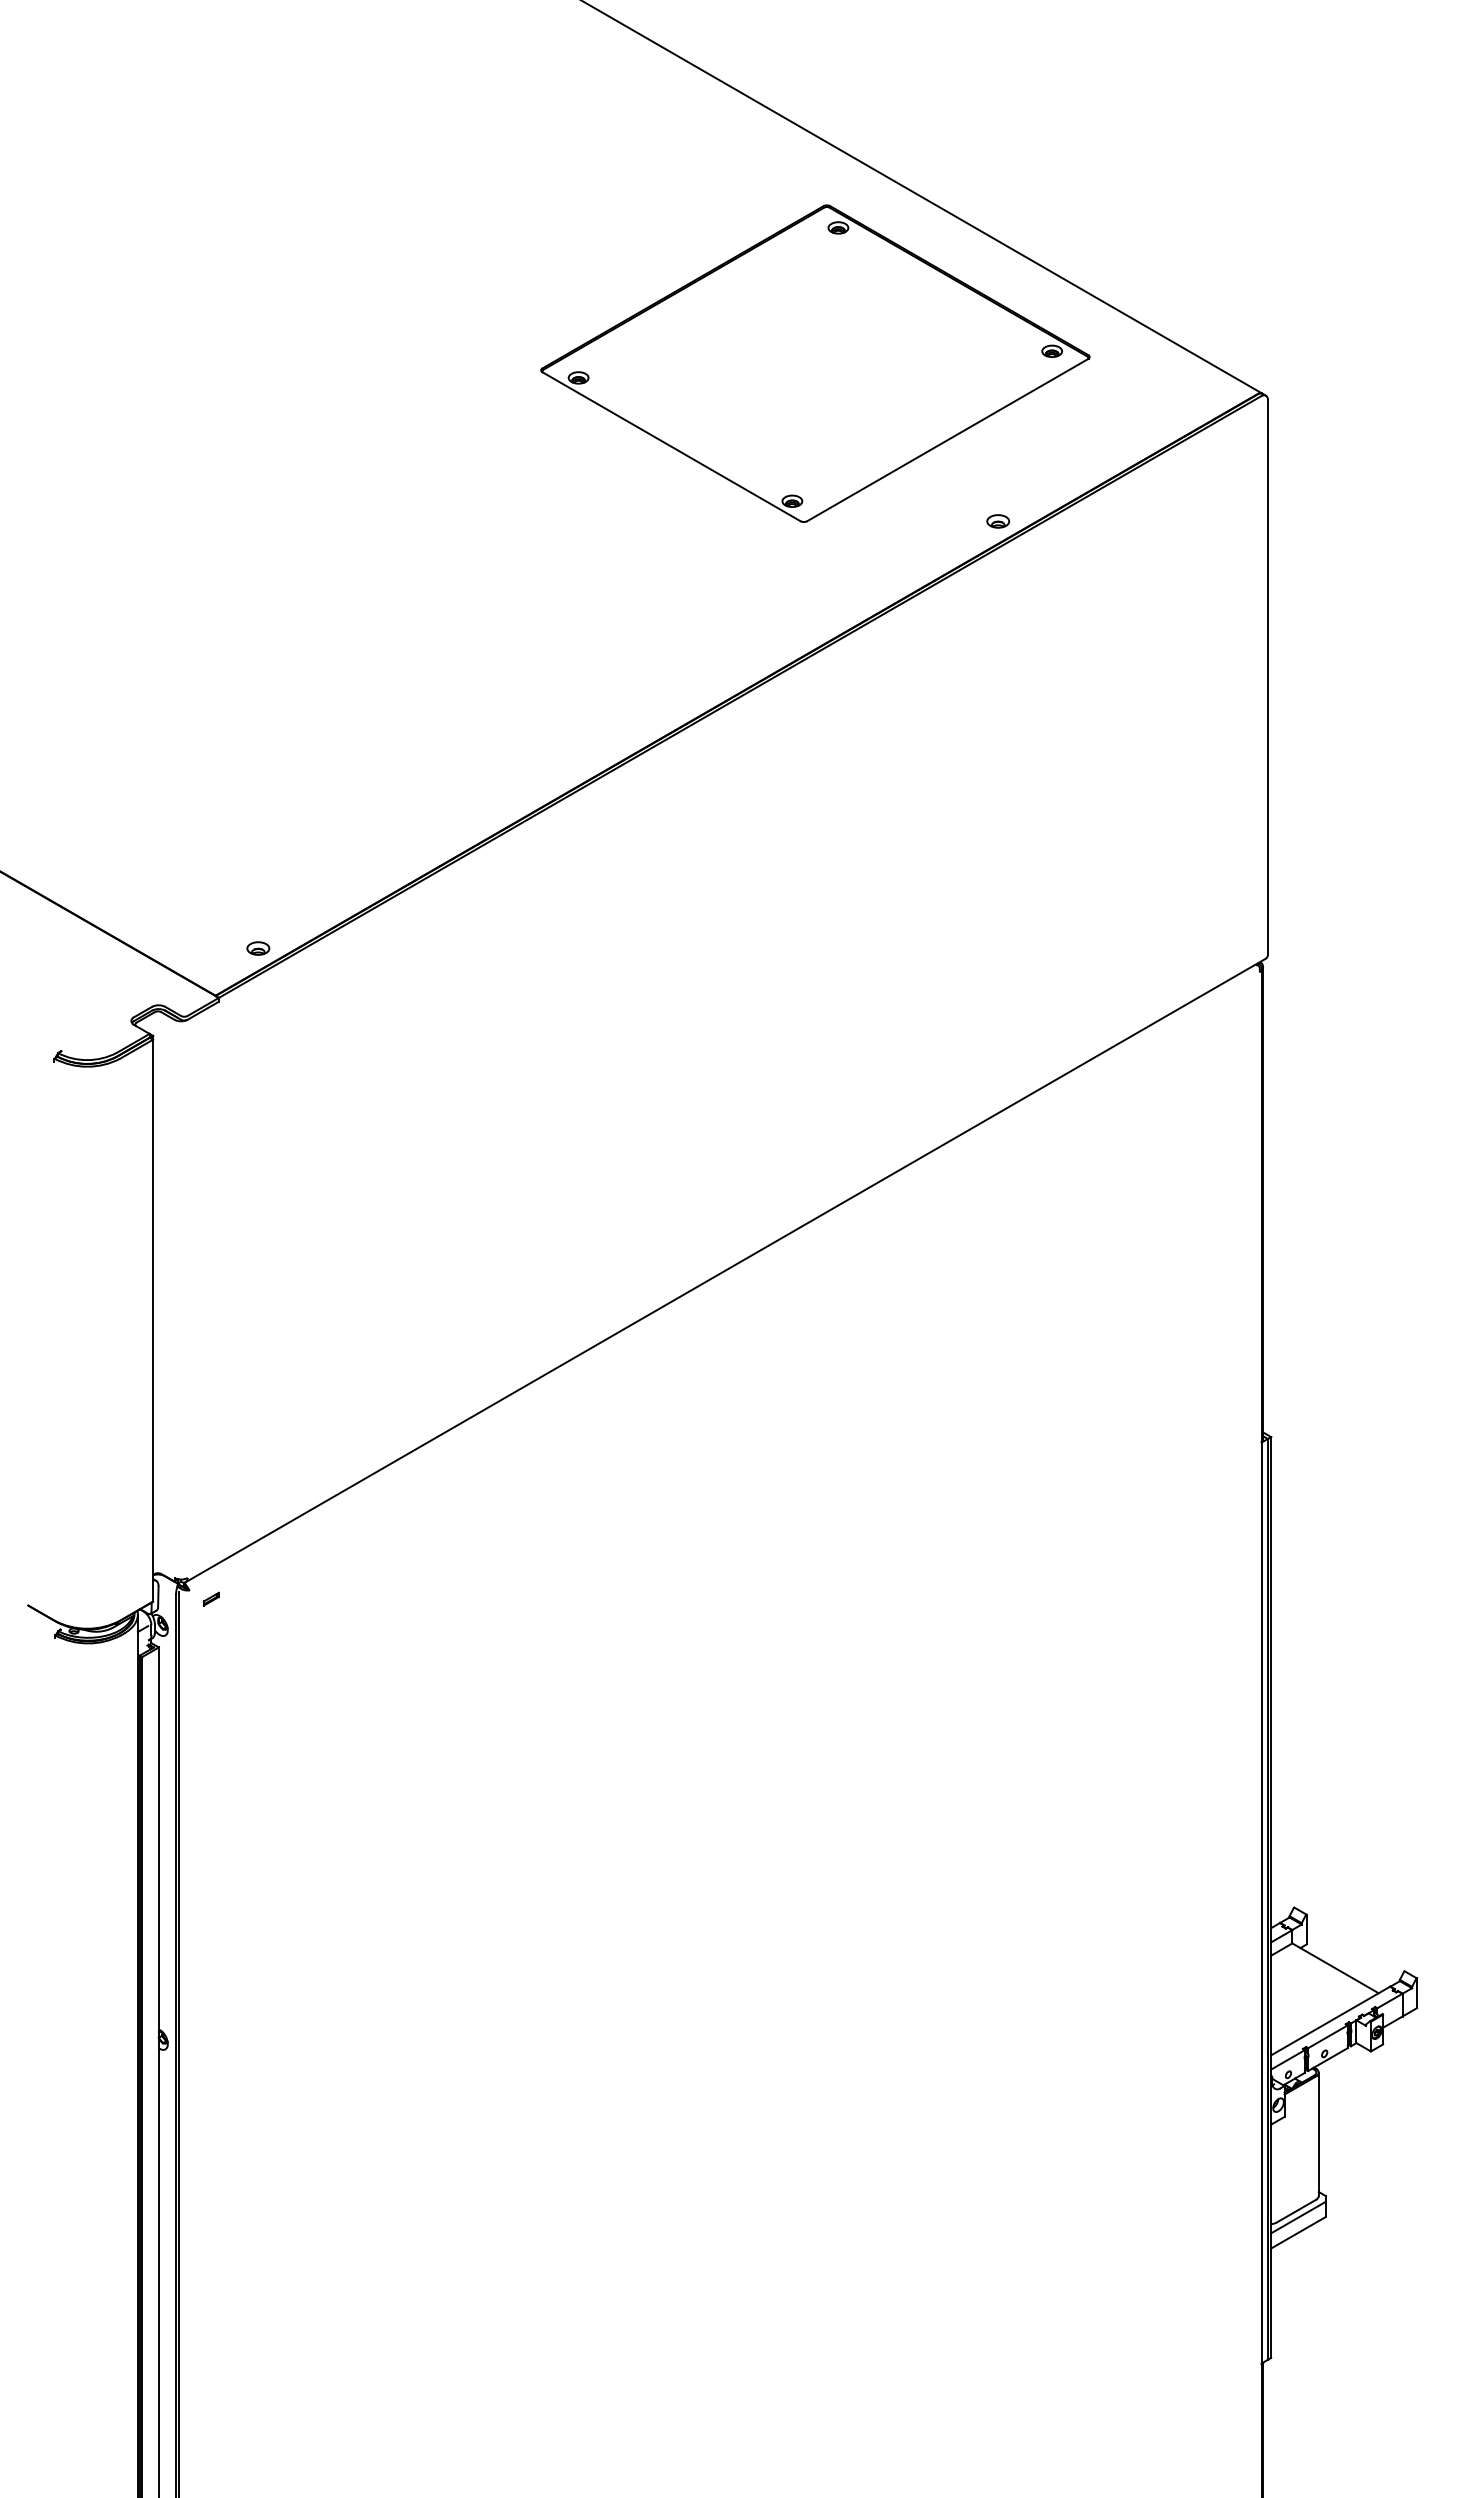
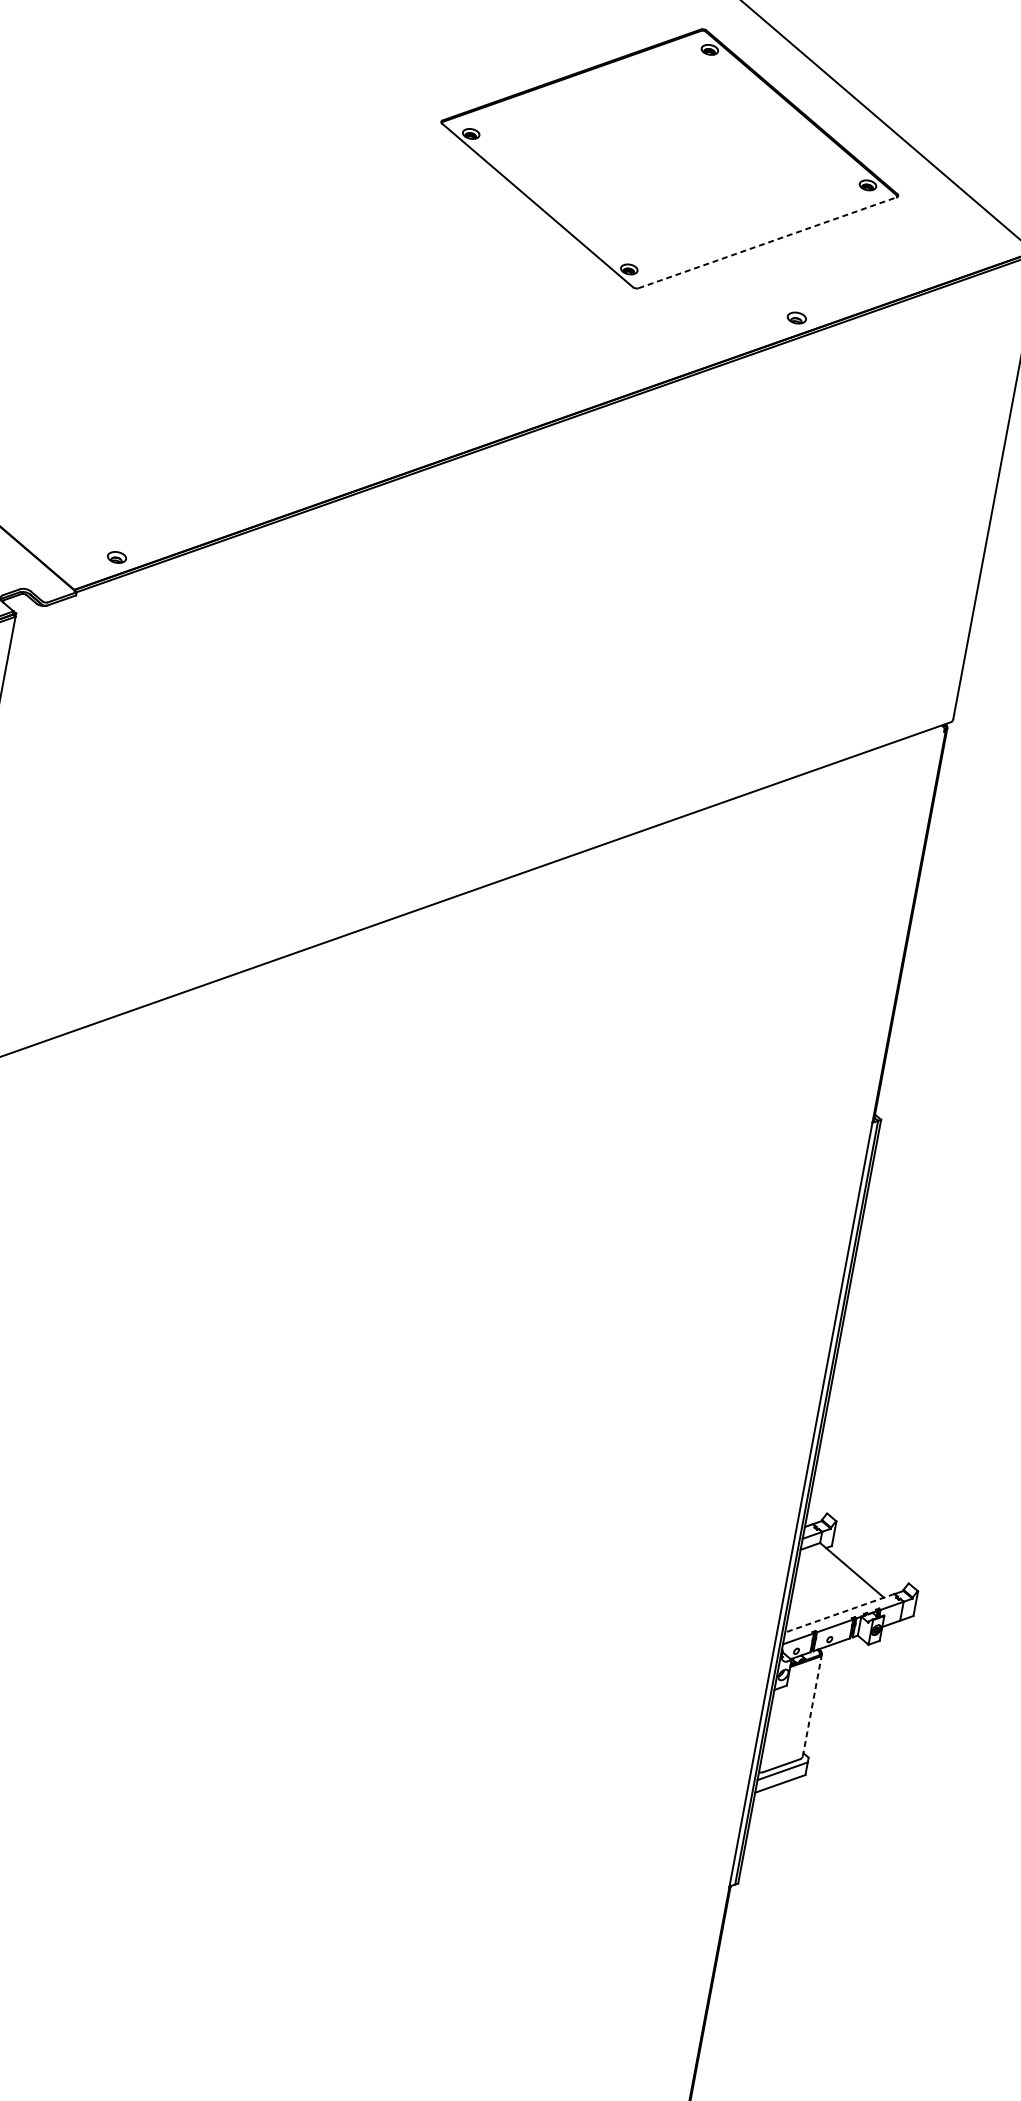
line: (948, 439) -> (768, 242), solid -> dashed
line: (1330, 2020) -> (839, 1612), solid -> dashed
line: (1318, 2134) -> (812, 1705), solid -> dashed

